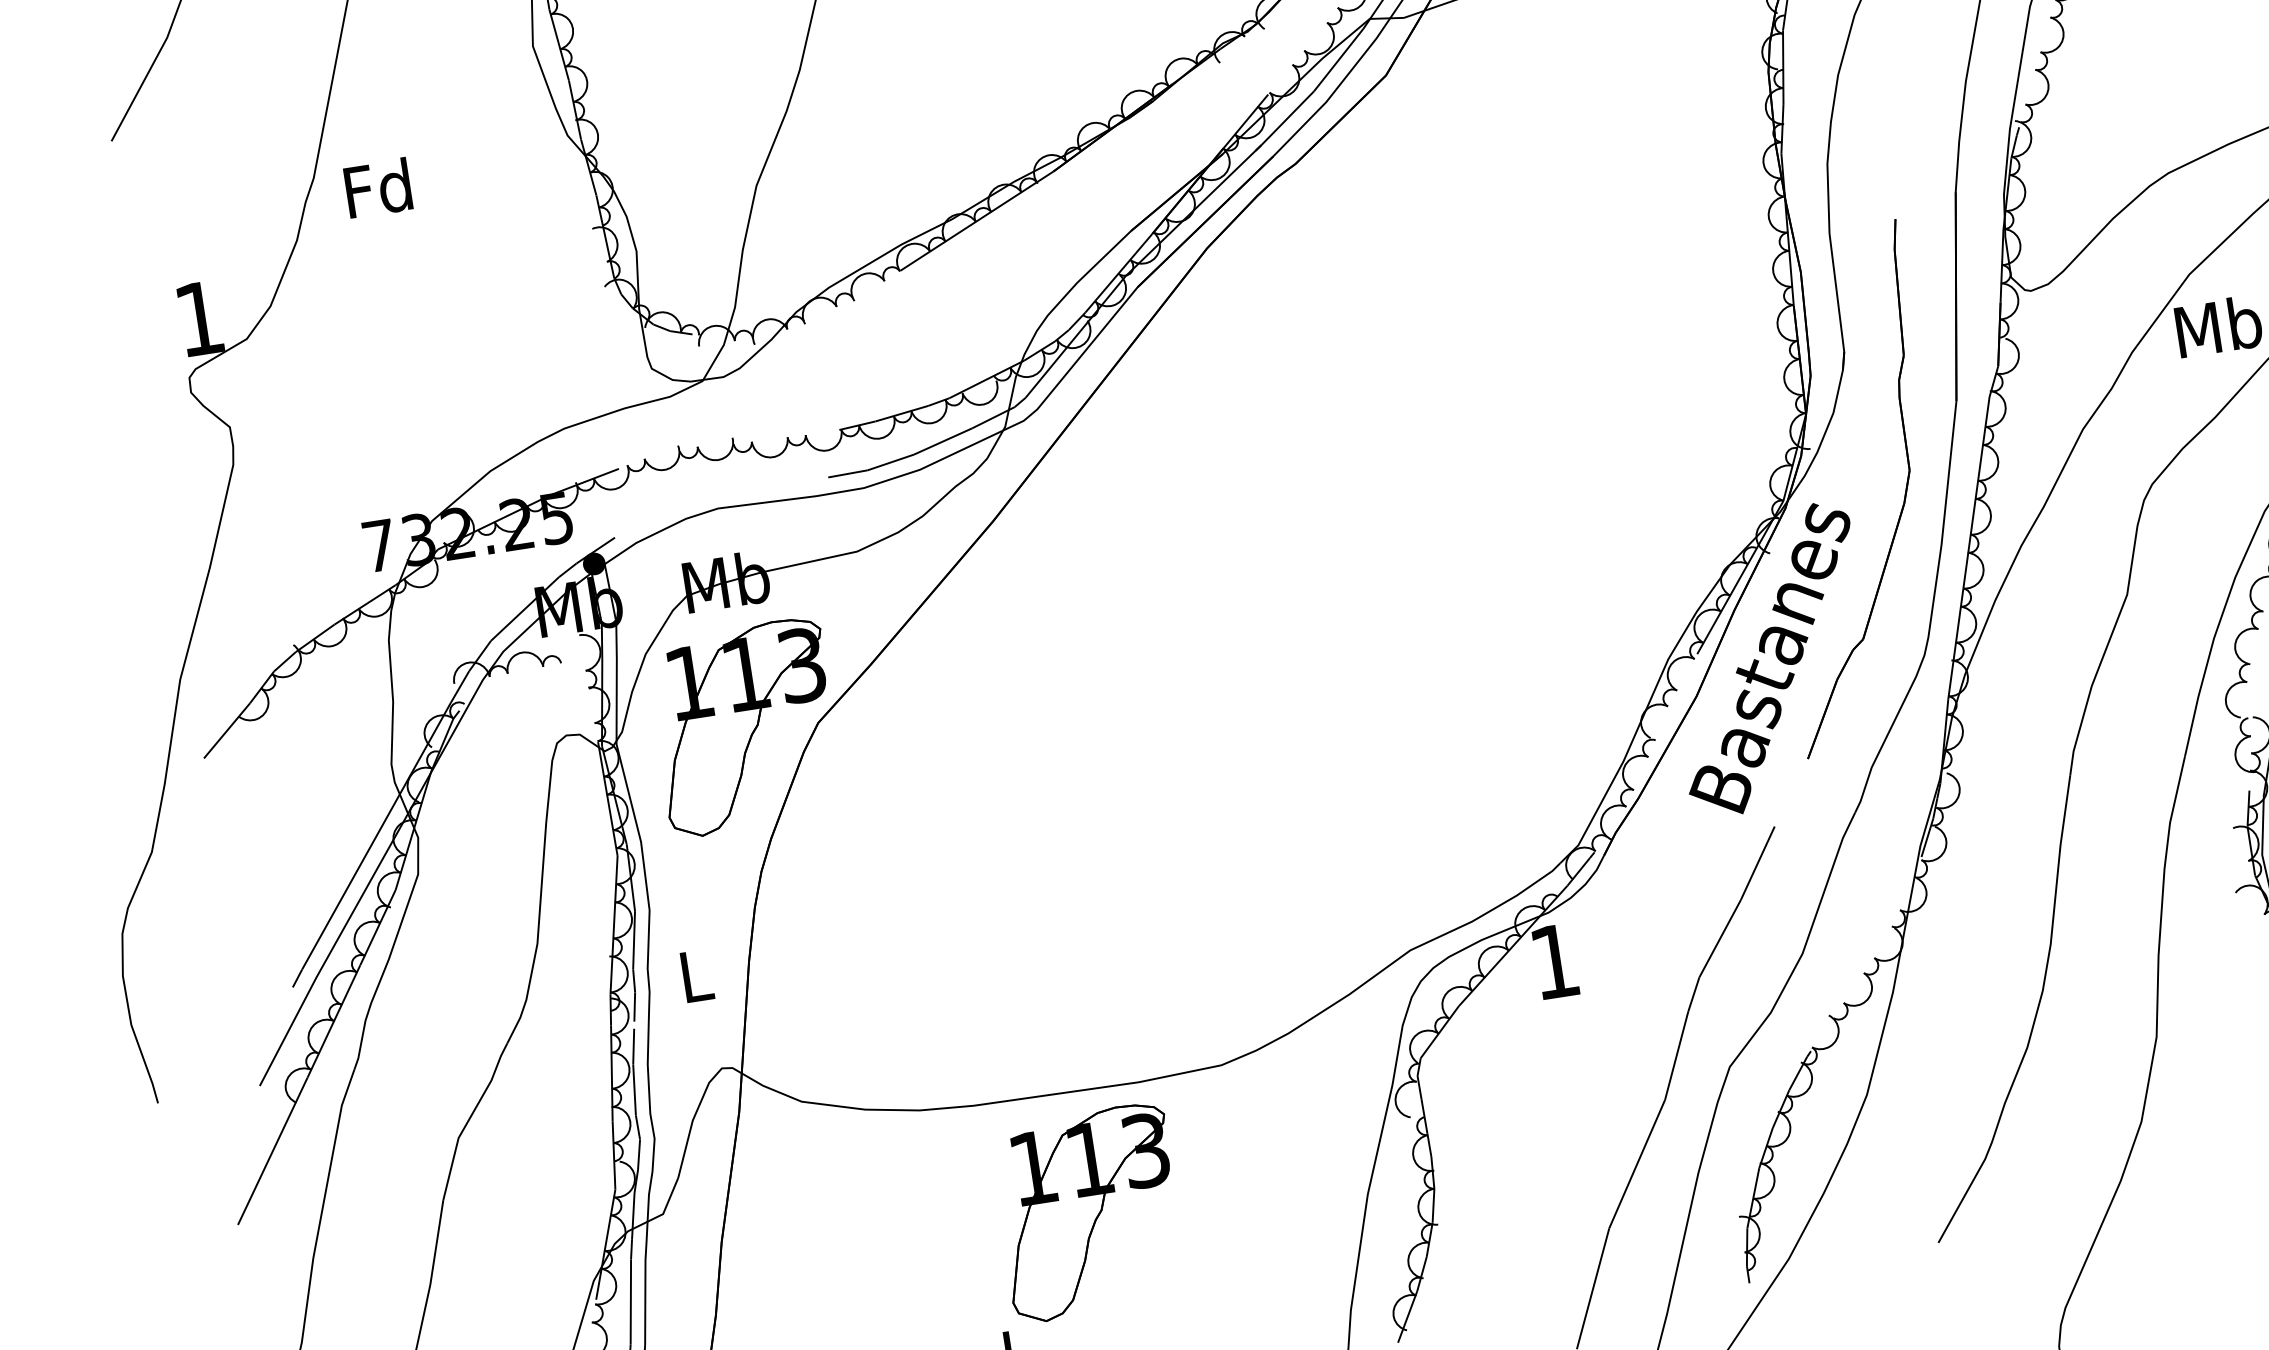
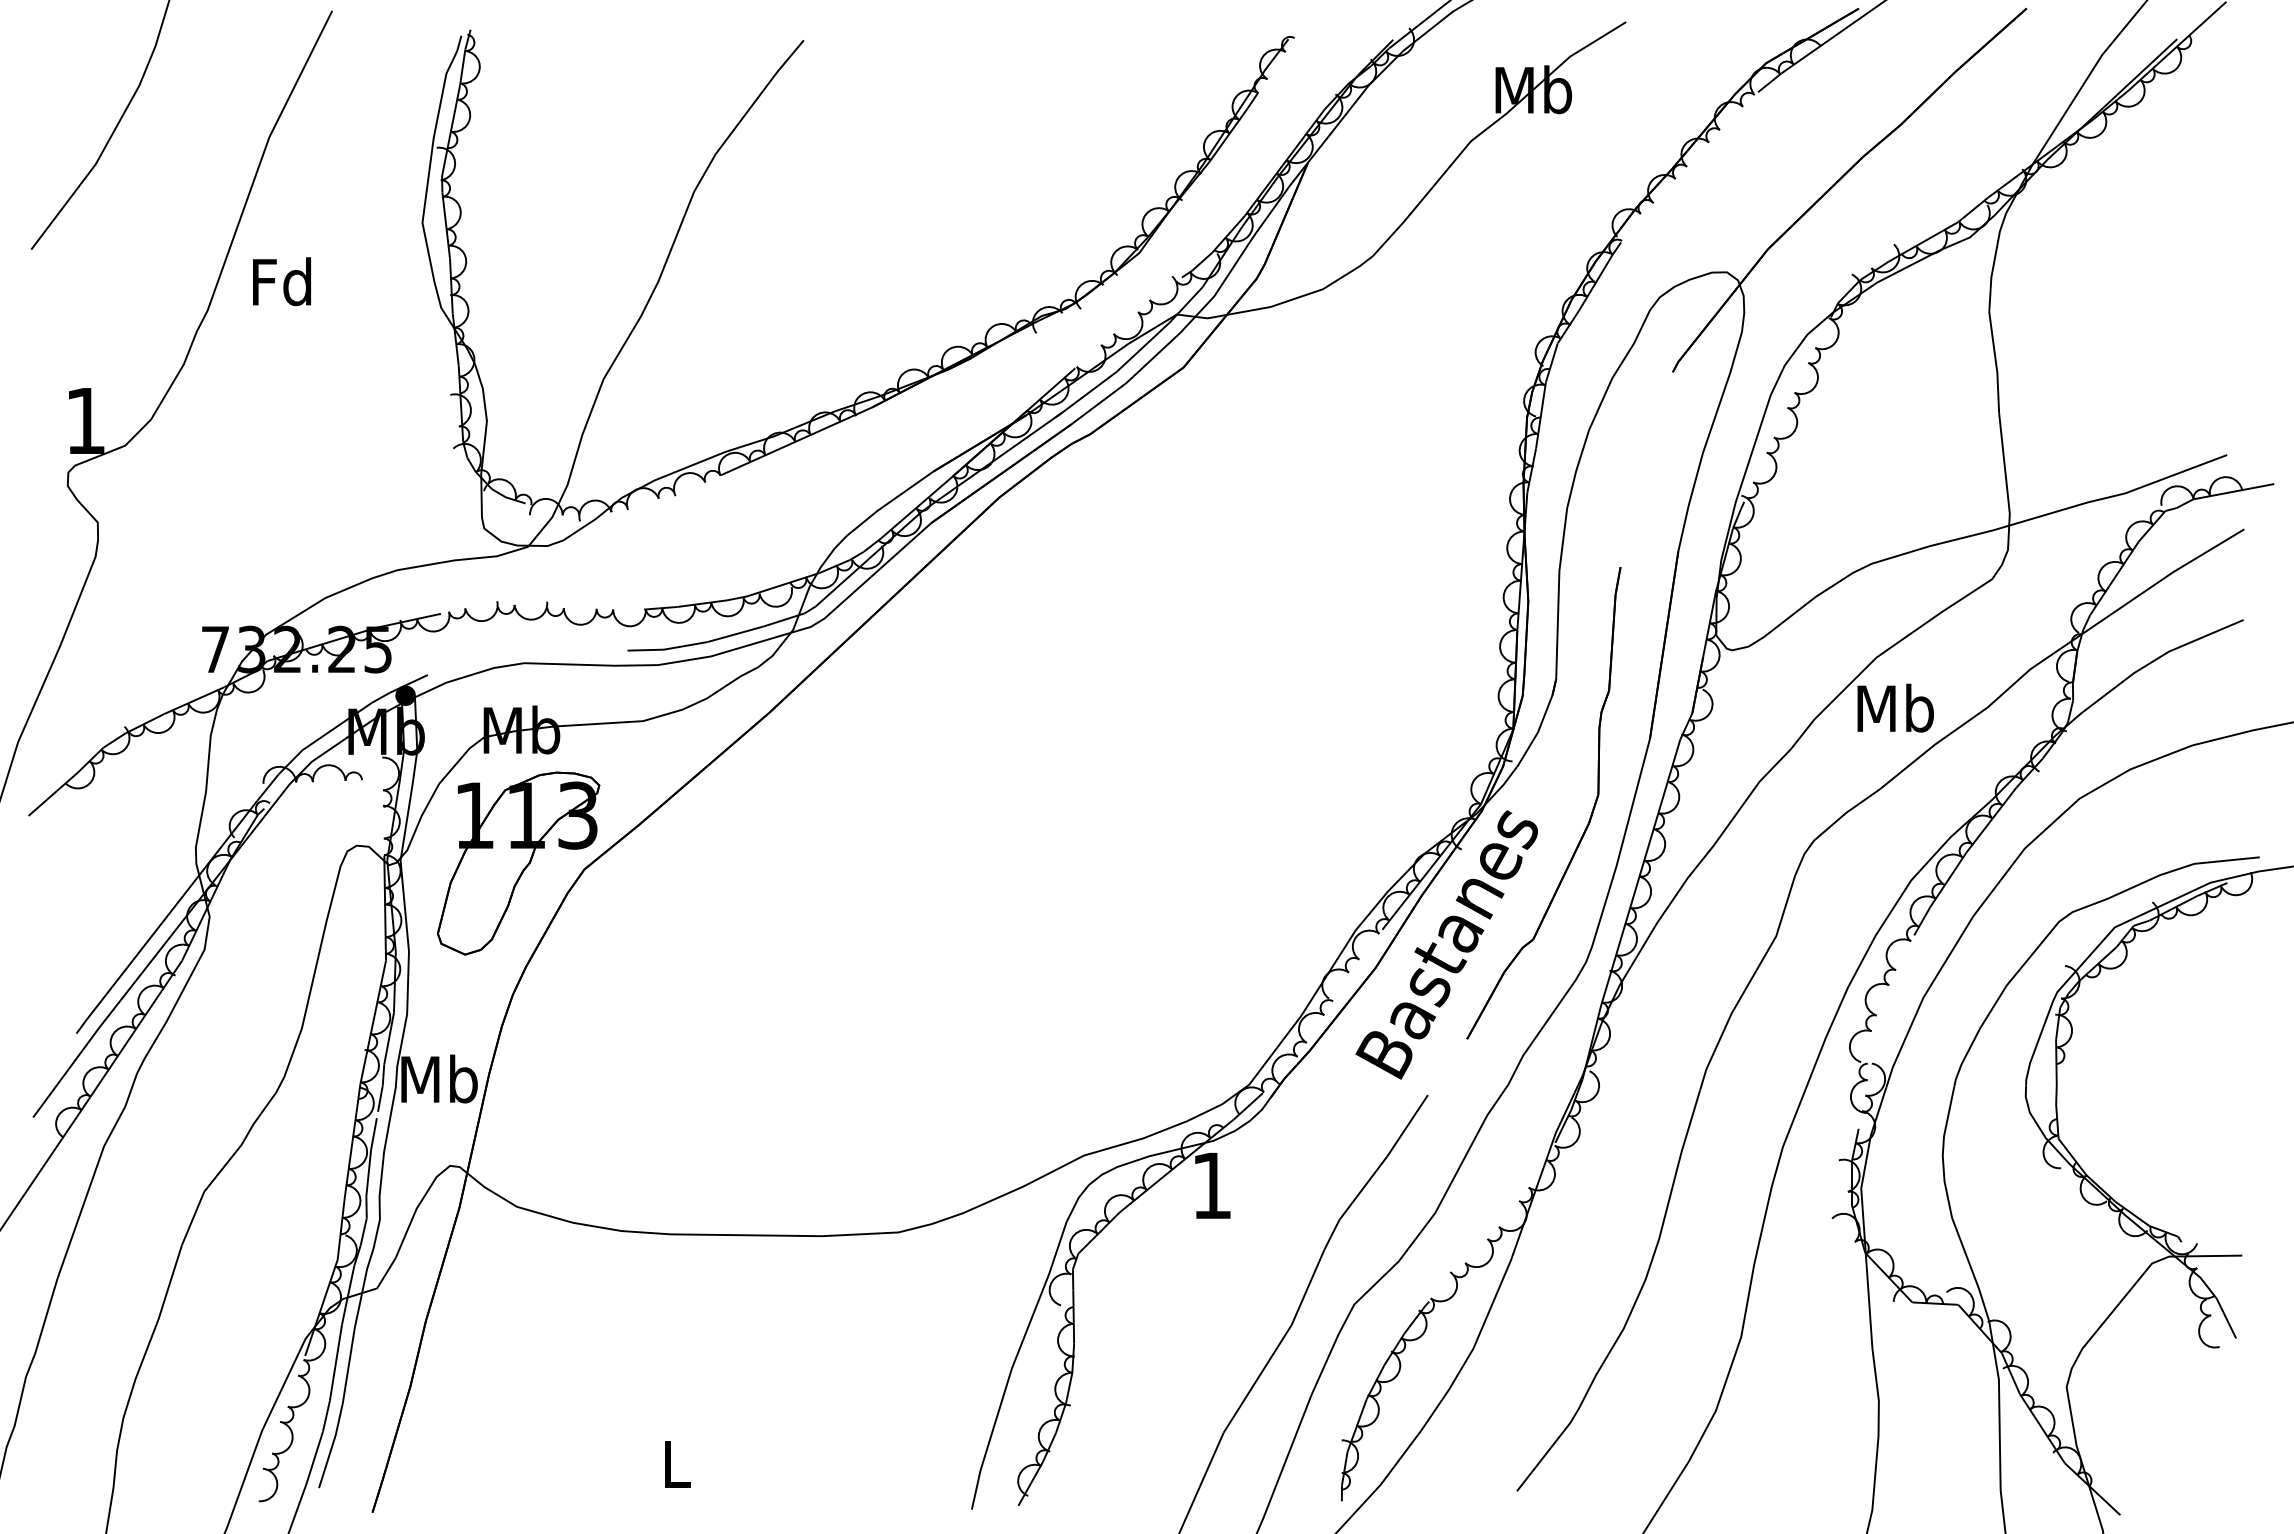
text: (377, 188) -> (281, 281), moved
text: (695, 975) -> (439, 1078), L -> Mb
part: (1089, 1212) -> (759, 1346), removed

